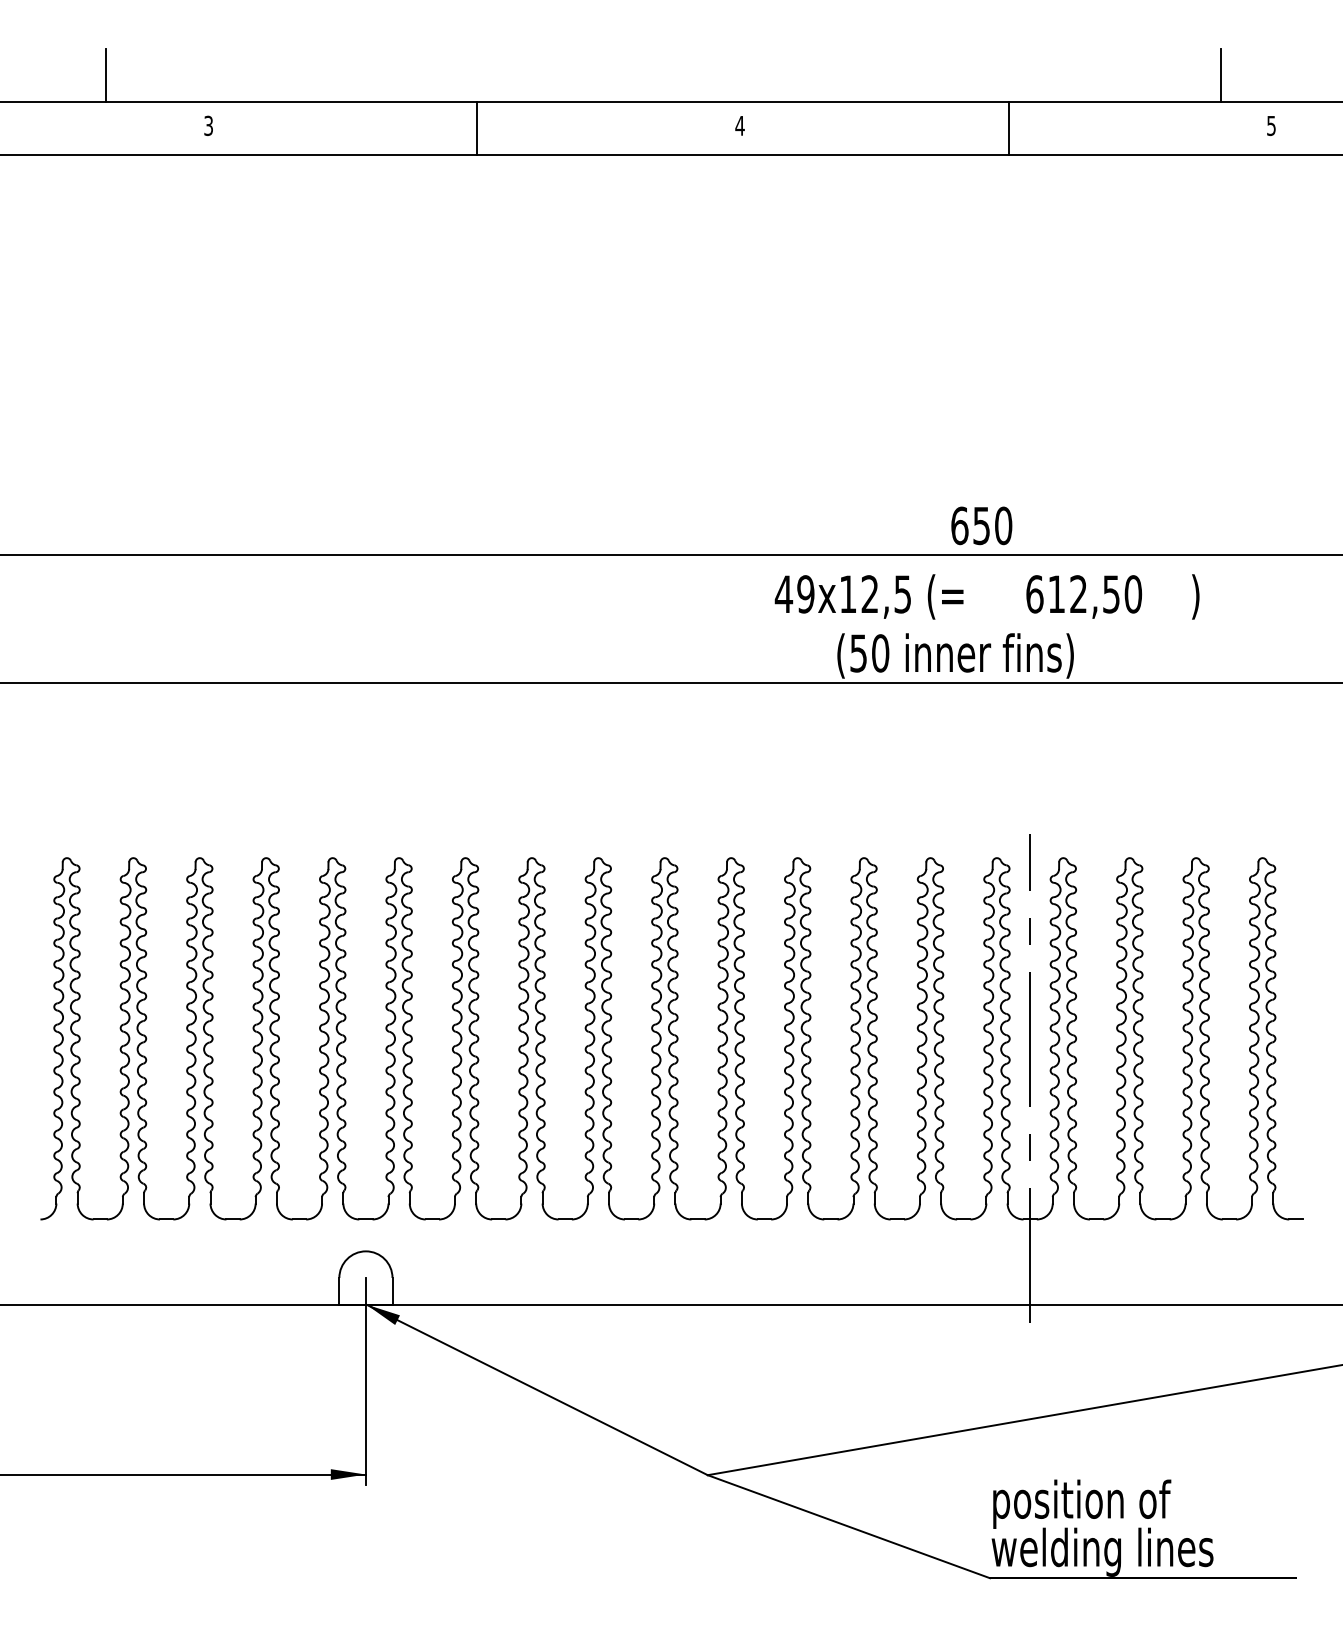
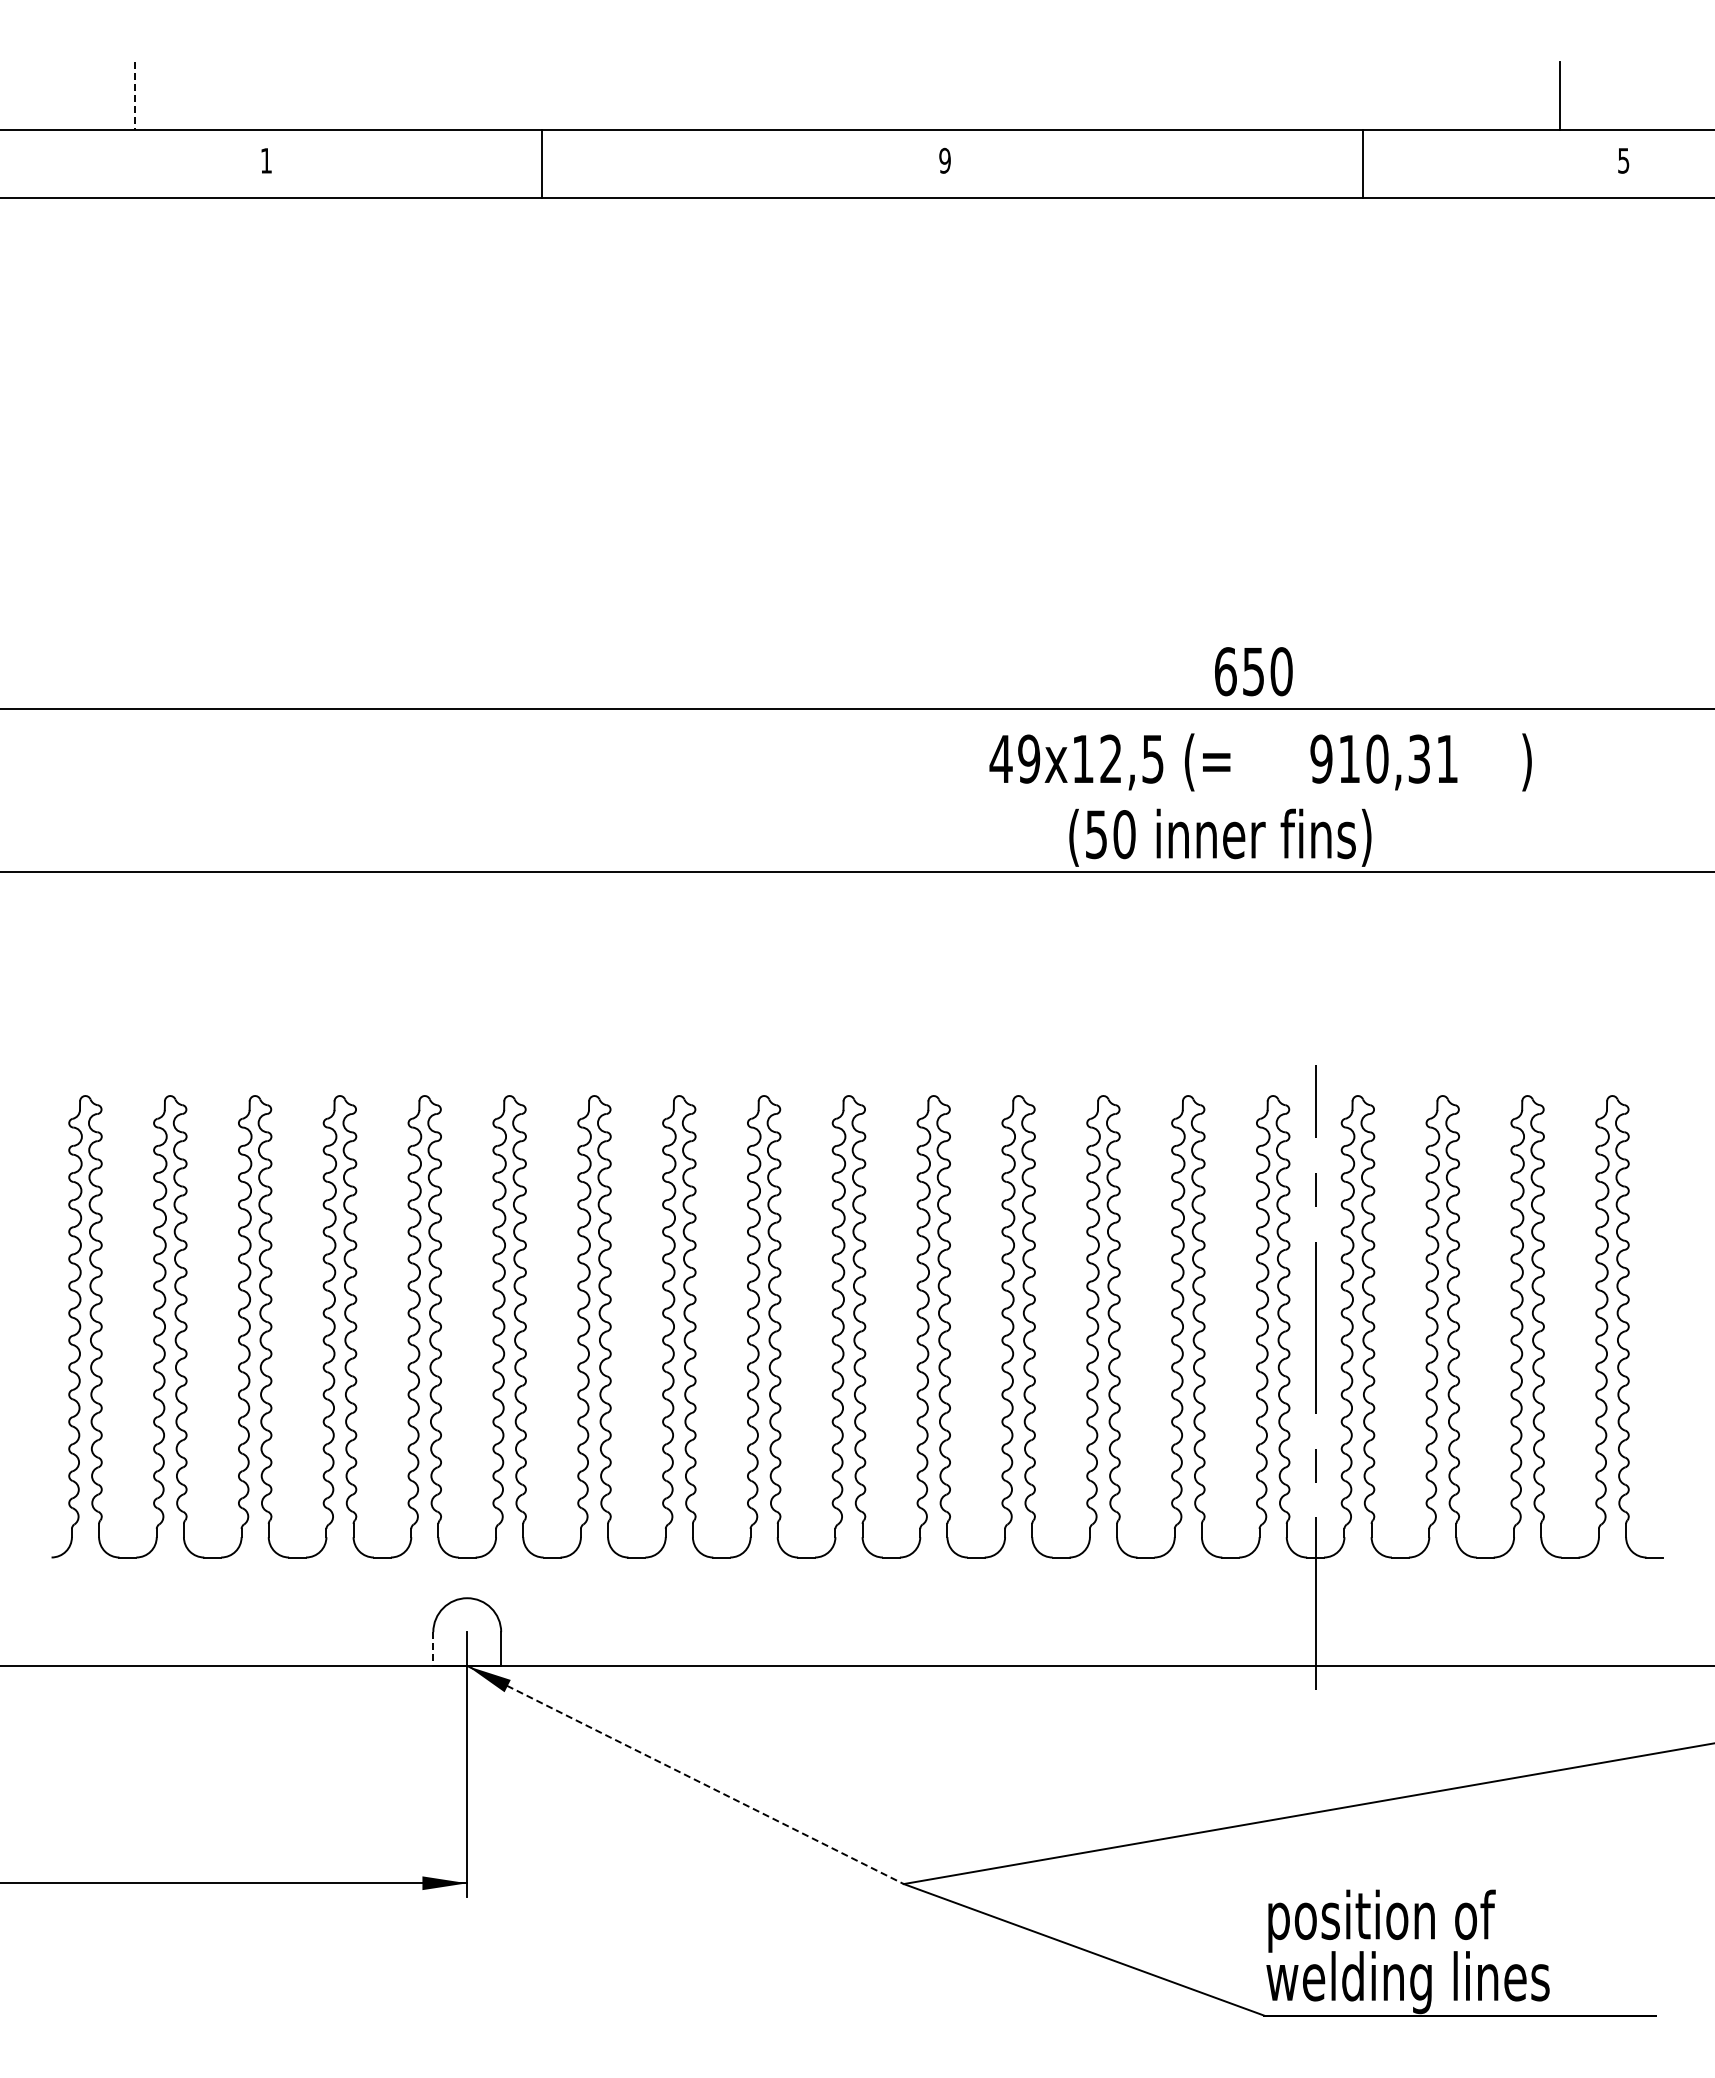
line: (105, 75) -> (134, 96), solid -> dashed
text: (207, 125) -> (265, 160), 3 -> 1
text: (739, 125) -> (944, 160), 4 -> 9
line: (477, 128) -> (541, 164), moved
line: (1008, 128) -> (1363, 164), moved
text: (1084, 593) -> (1384, 758), 612,50 -> 910,31
line: (339, 1291) -> (433, 1649), solid -> dashed
line: (536, 1390) -> (685, 1775), solid -> dashed

